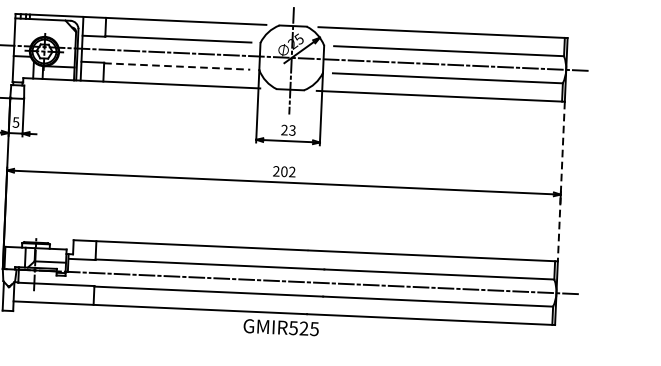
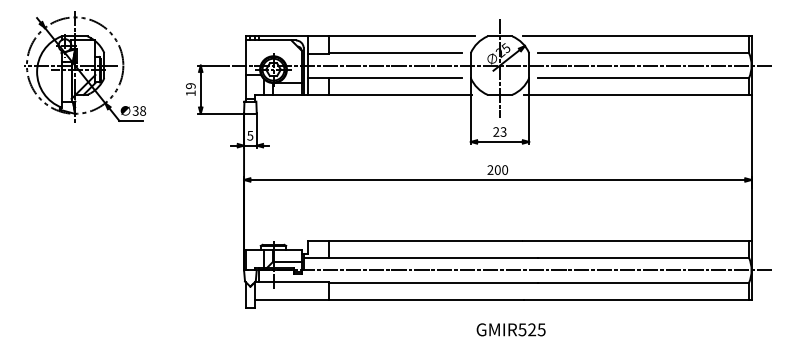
line: (177, 66) -> (395, 78), dashed -> solid
text: (292, 171) -> (505, 169), 202 -> 200
line: (561, 182) -> (751, 168), dashed -> solid
text: (280, 327) -> (510, 329), moved

